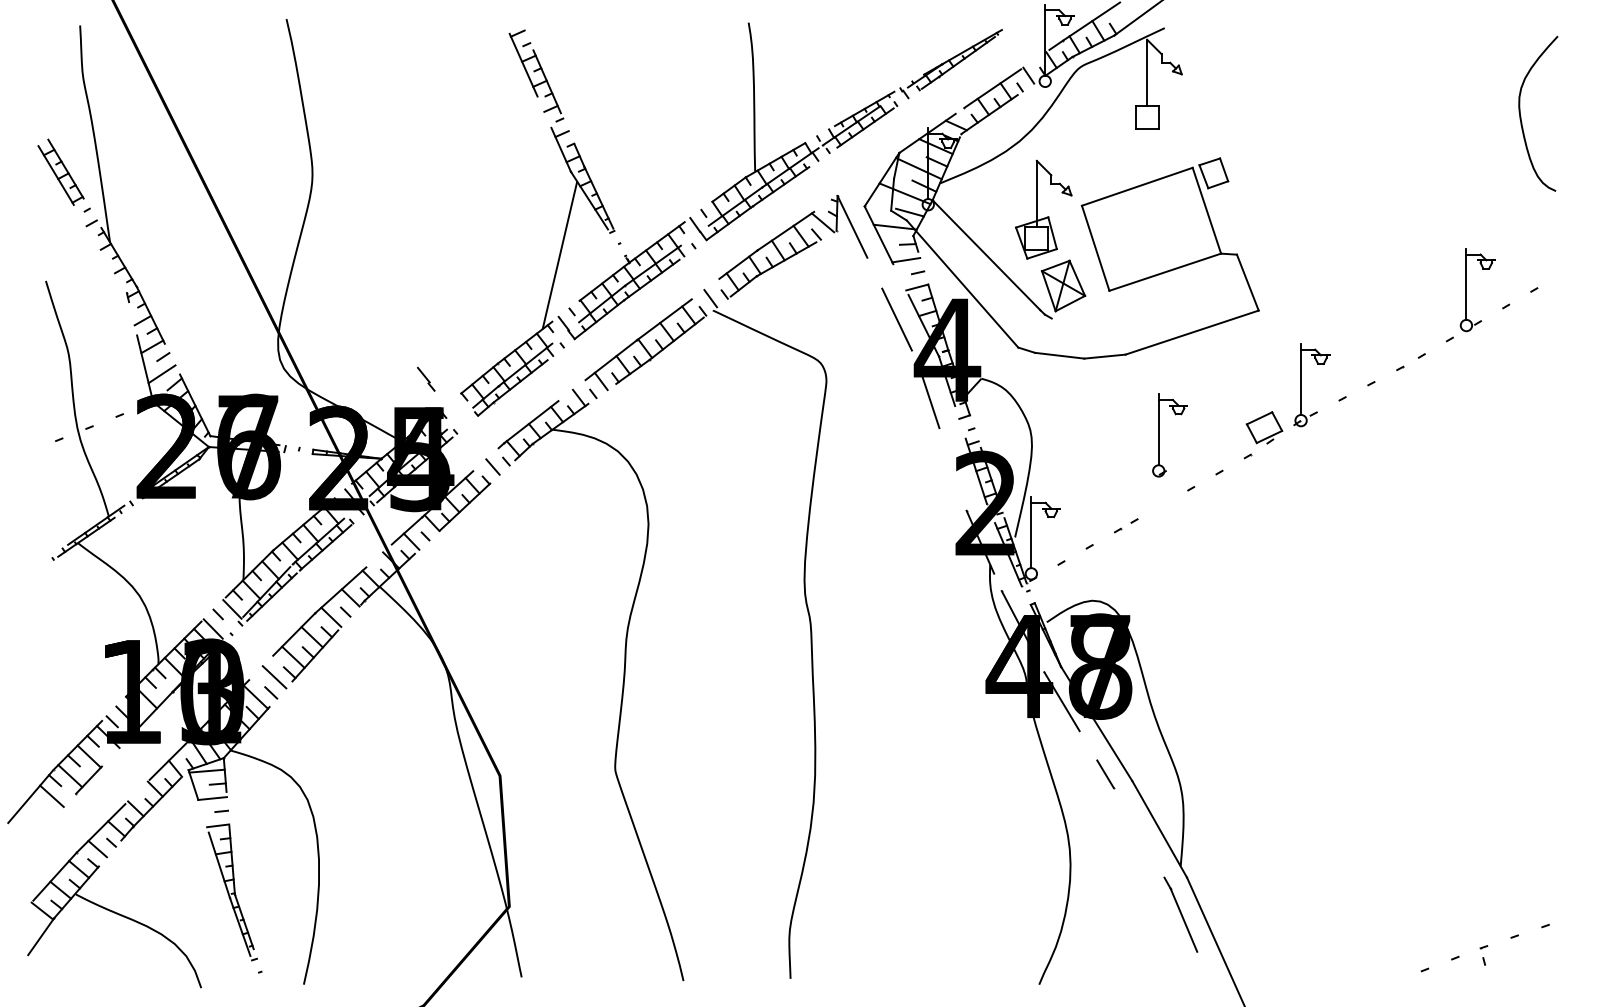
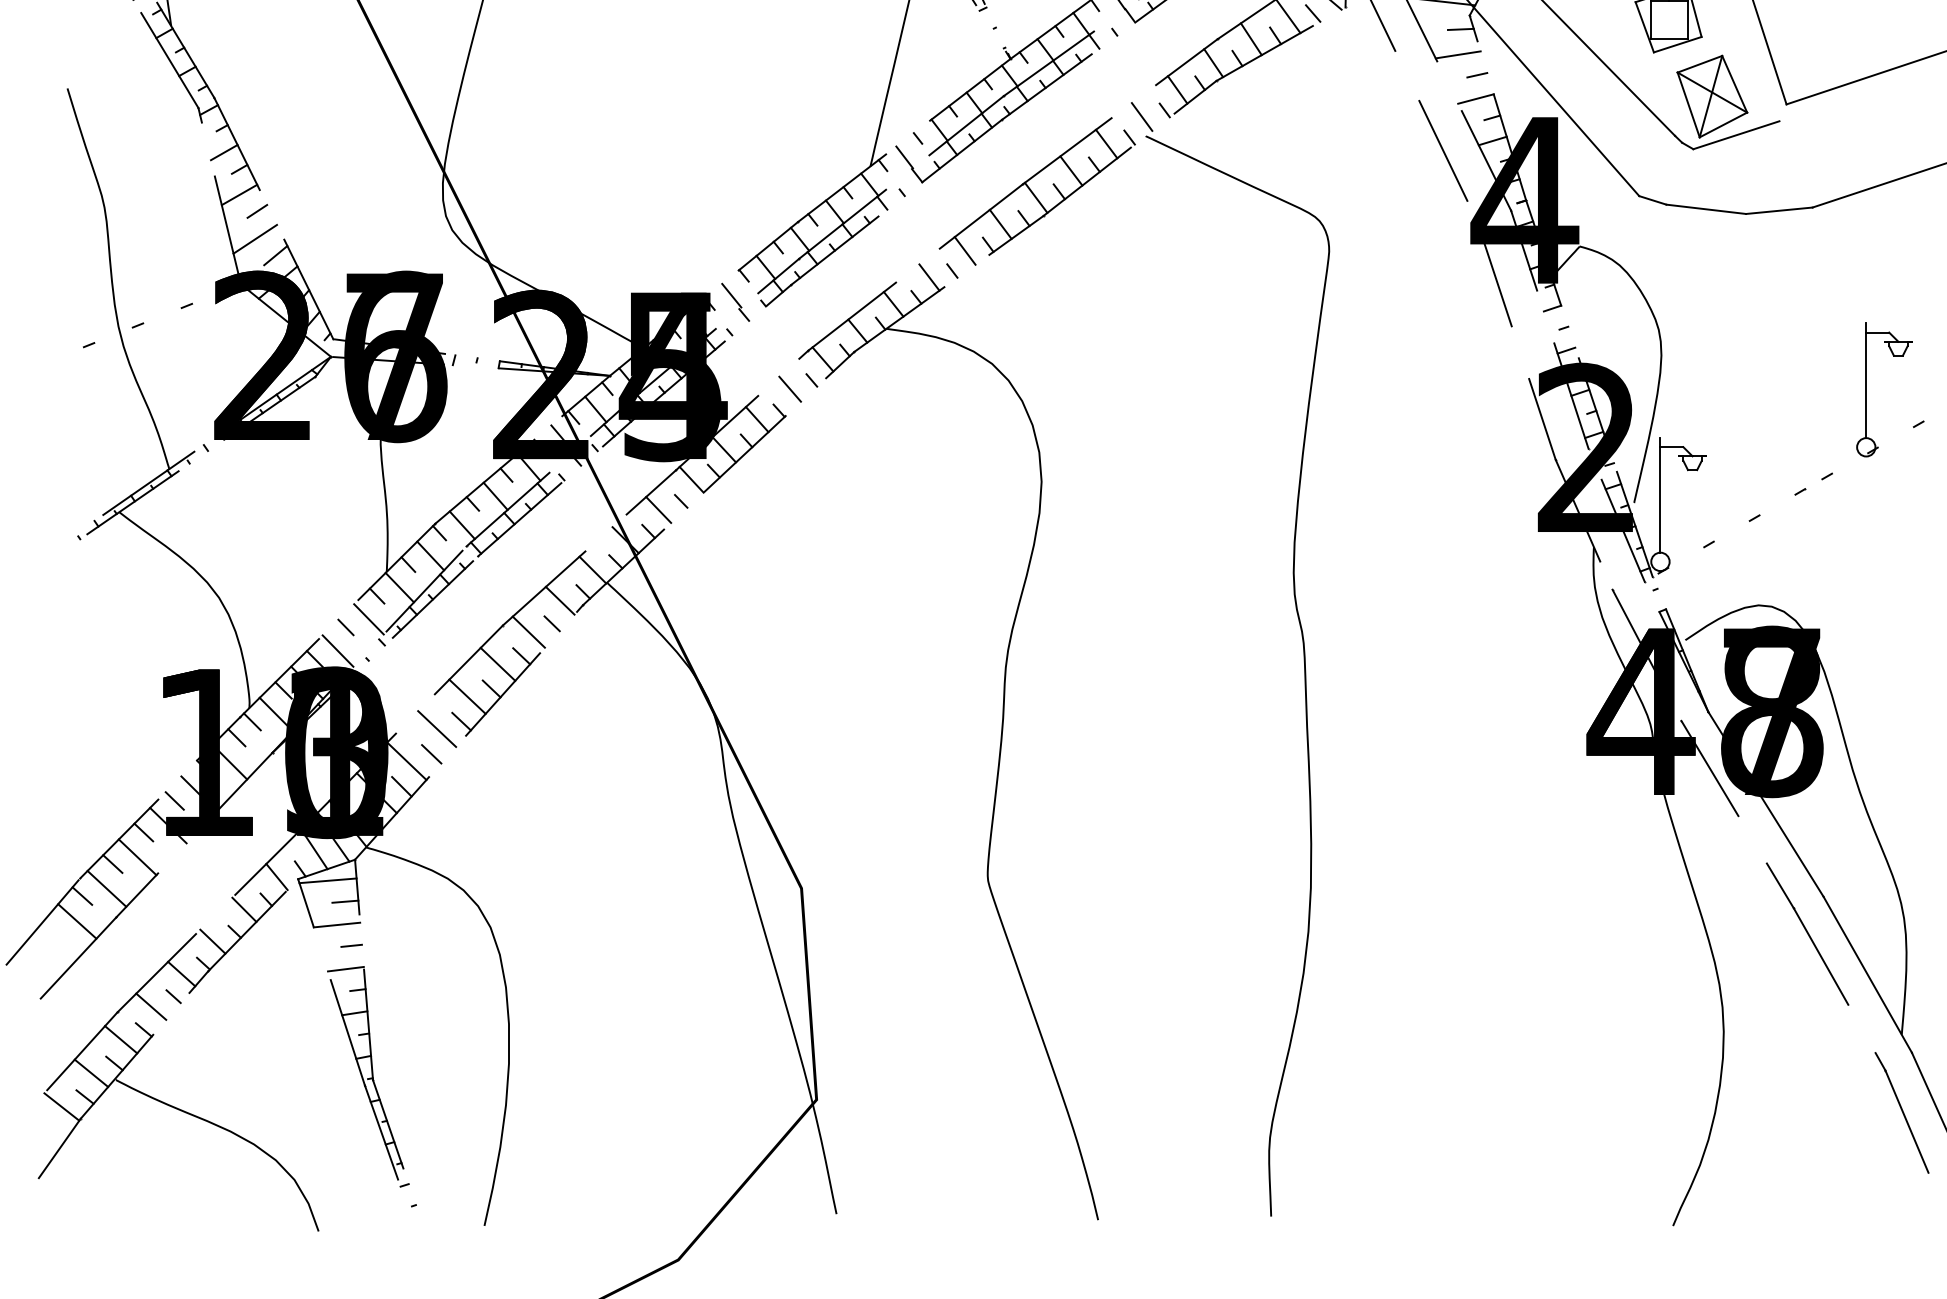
line: (108, 263) -> (168, 60), added
line: (1078, 309) -> (1736, 134), added
part: (425, 378) -> (734, 301), moved
part: (1159, 435) -> (1867, 389), moved
line: (958, 485) -> (1542, 419), added
line: (1130, 817) -> (1820, 955), added
line: (52, 818) -> (78, 957), added

